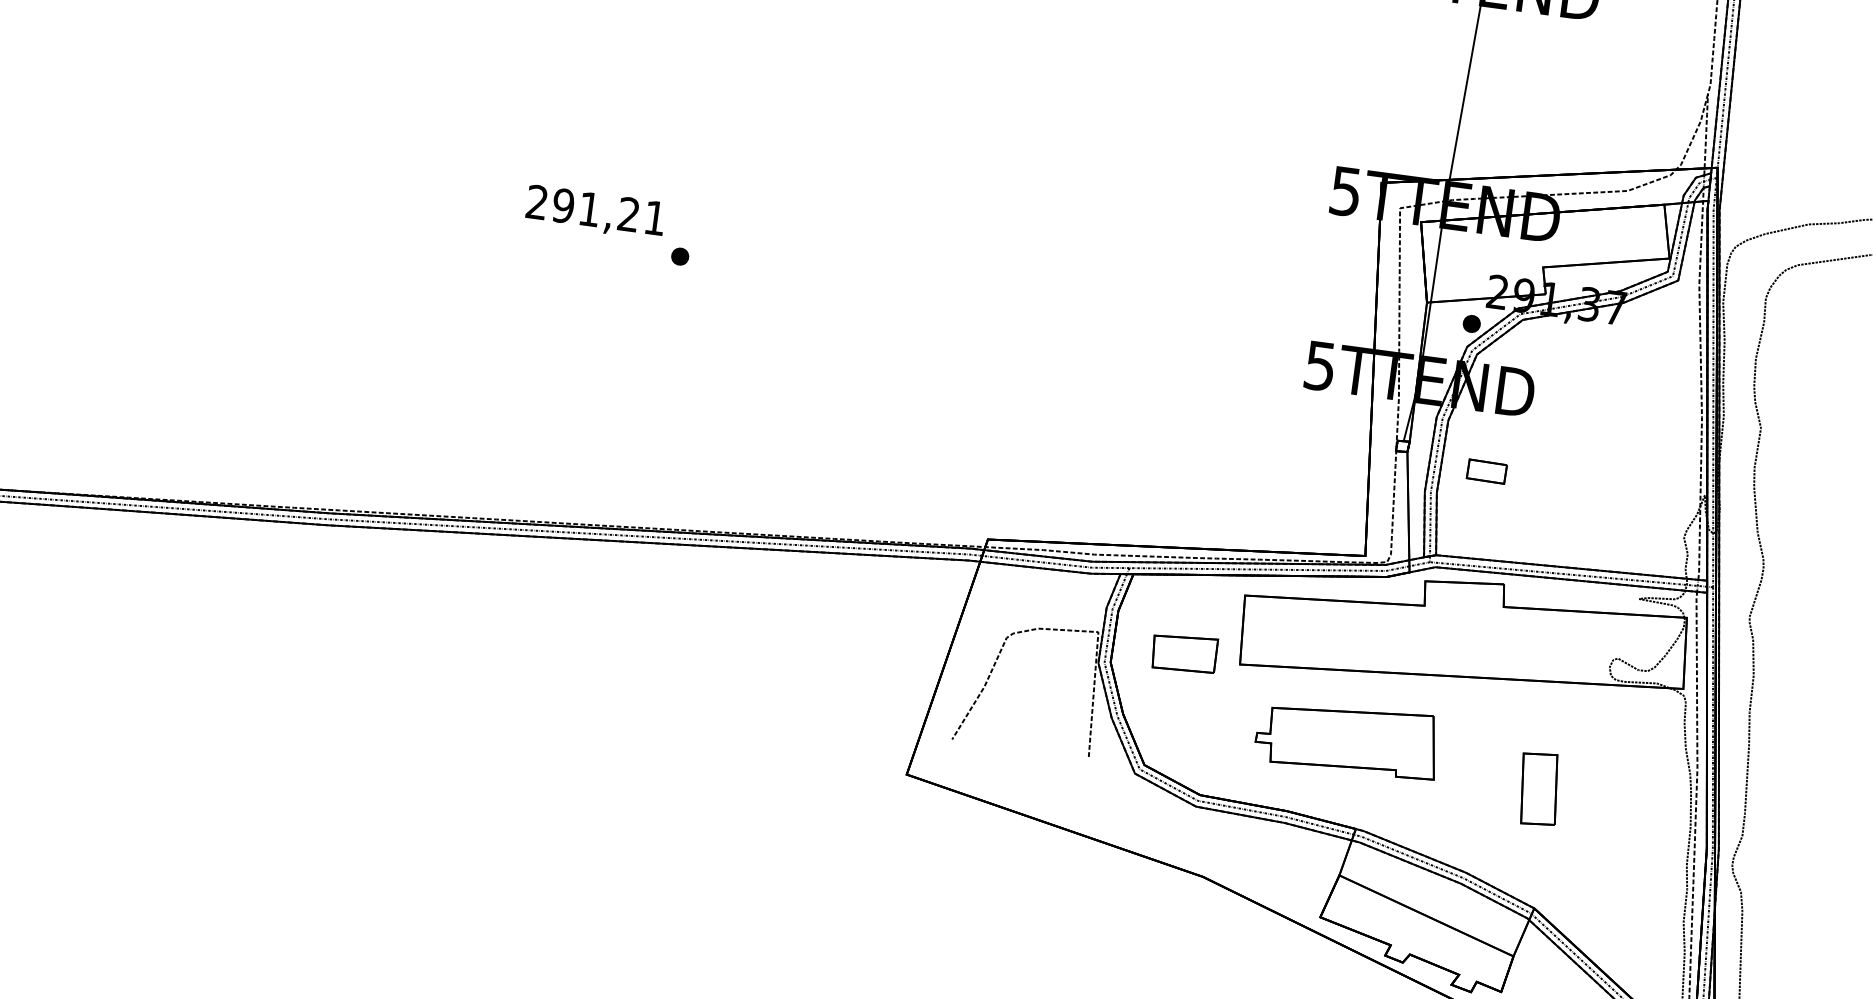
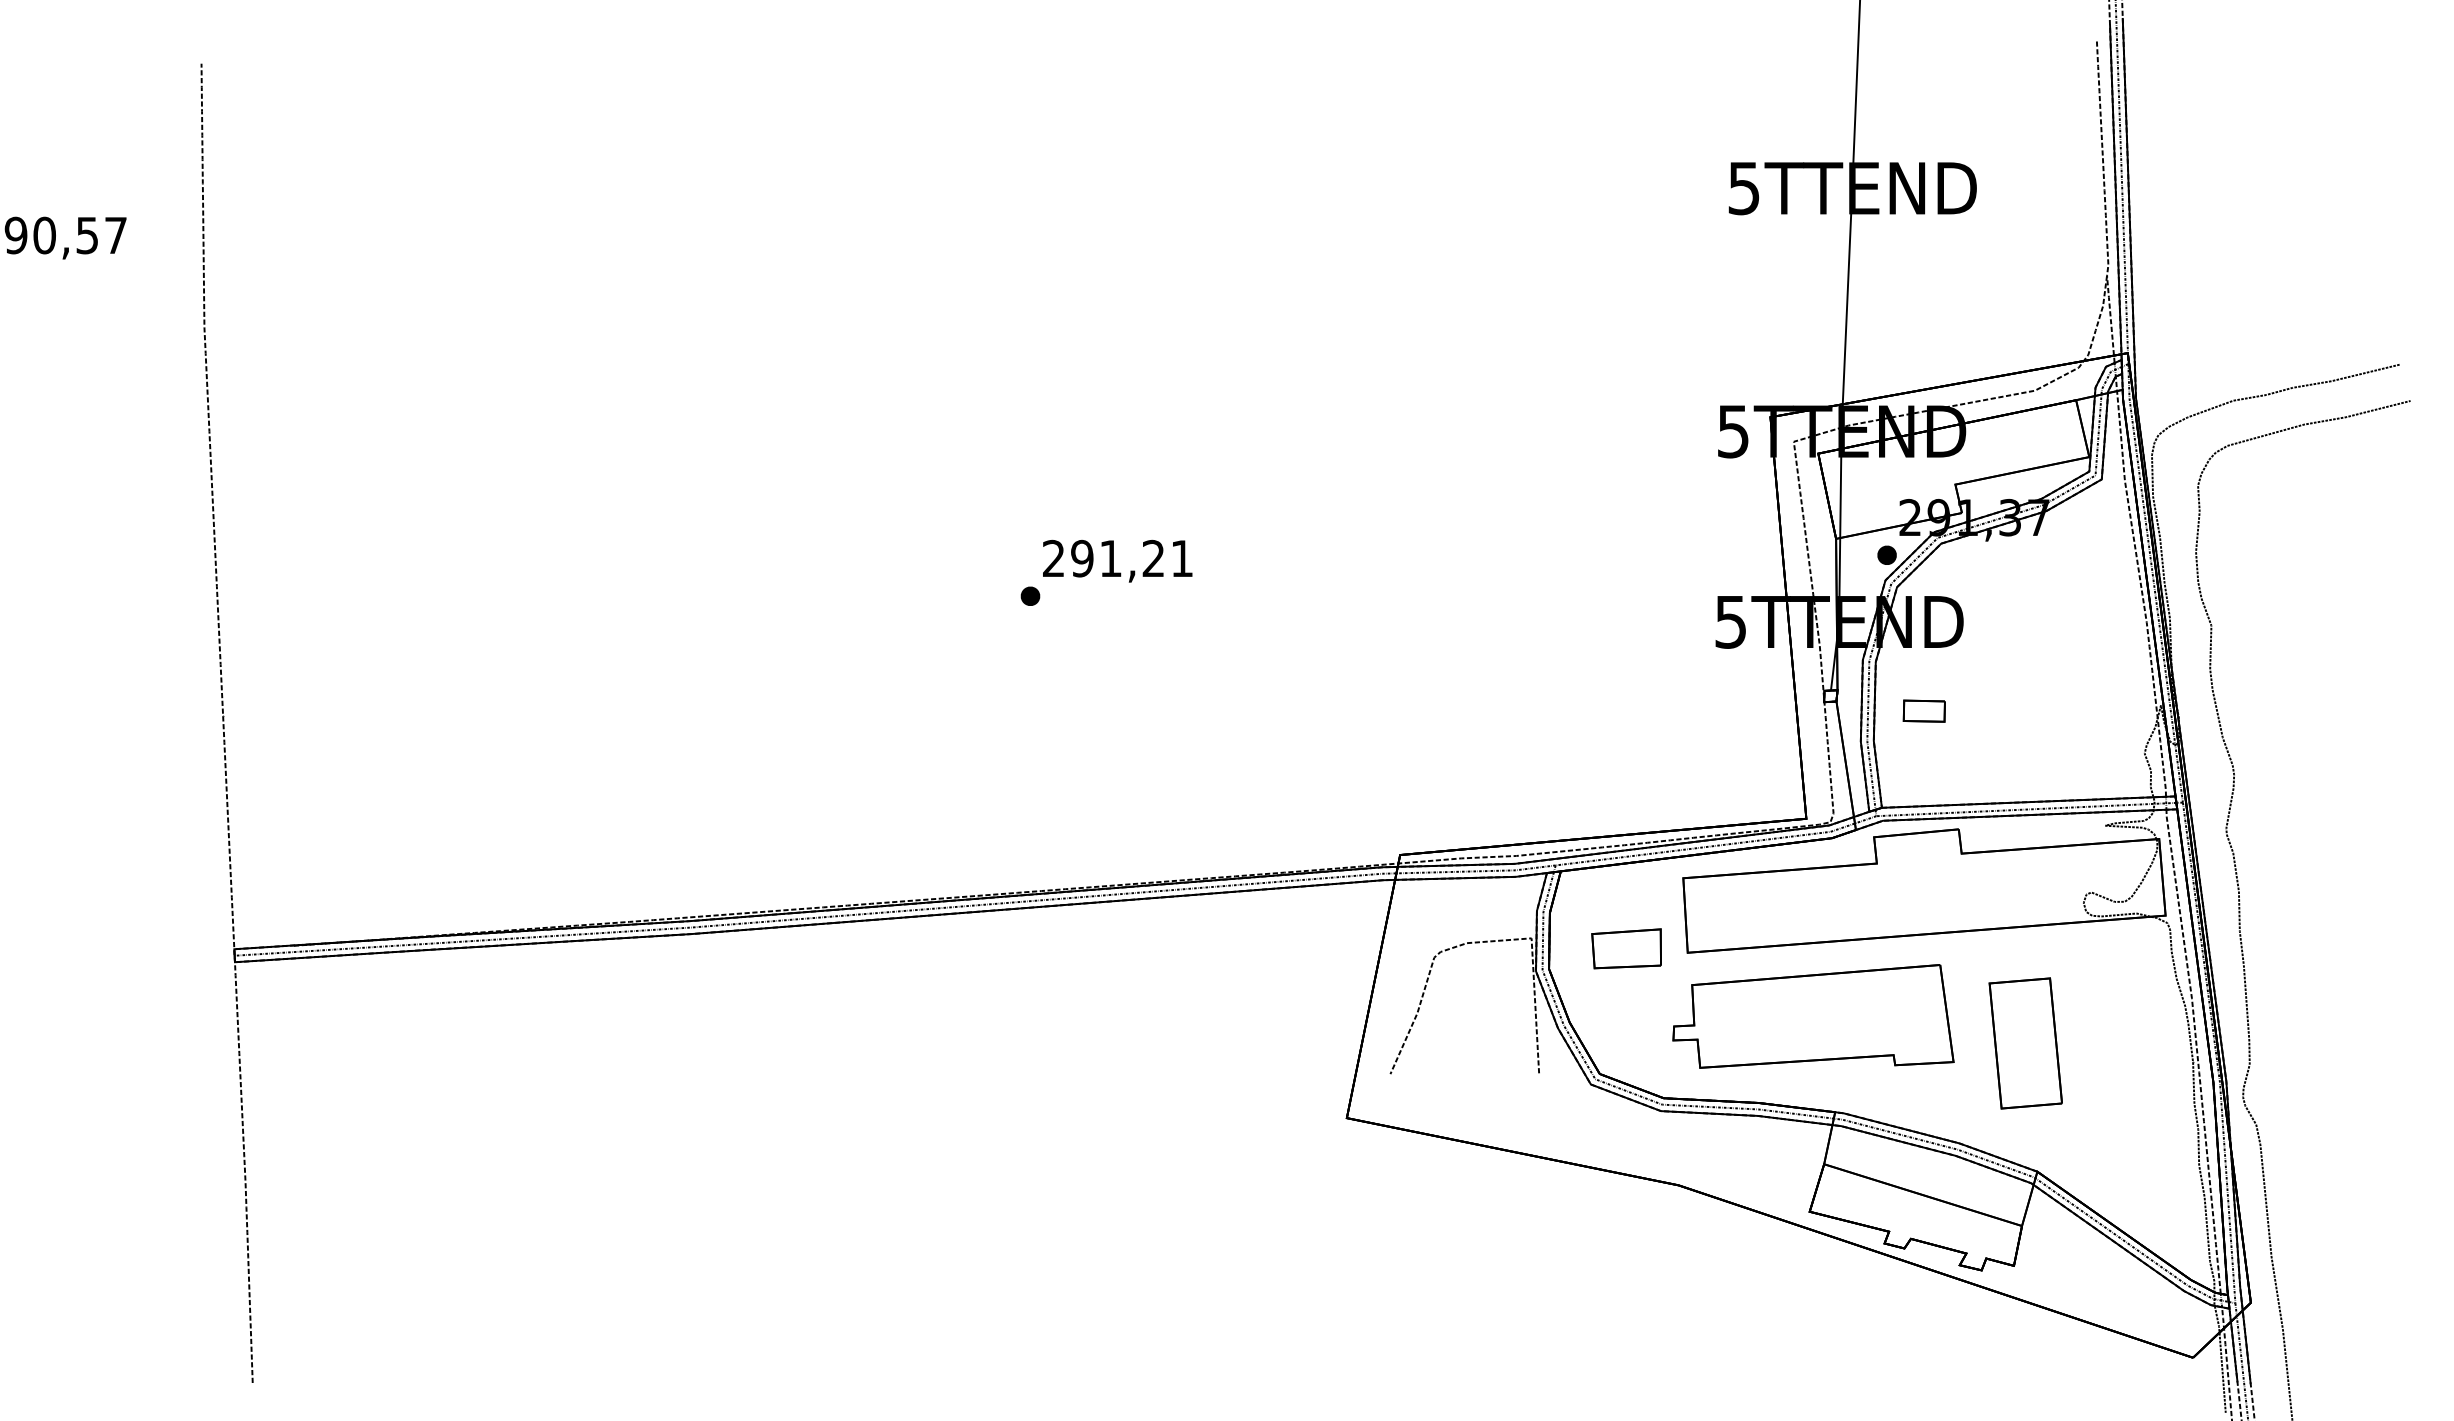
text: (595, 211) -> (1117, 560), moved
part: (1347, 738) -> (1813, 1016), size x1.43
part: (1539, 789) -> (2025, 1043), size x1.67

